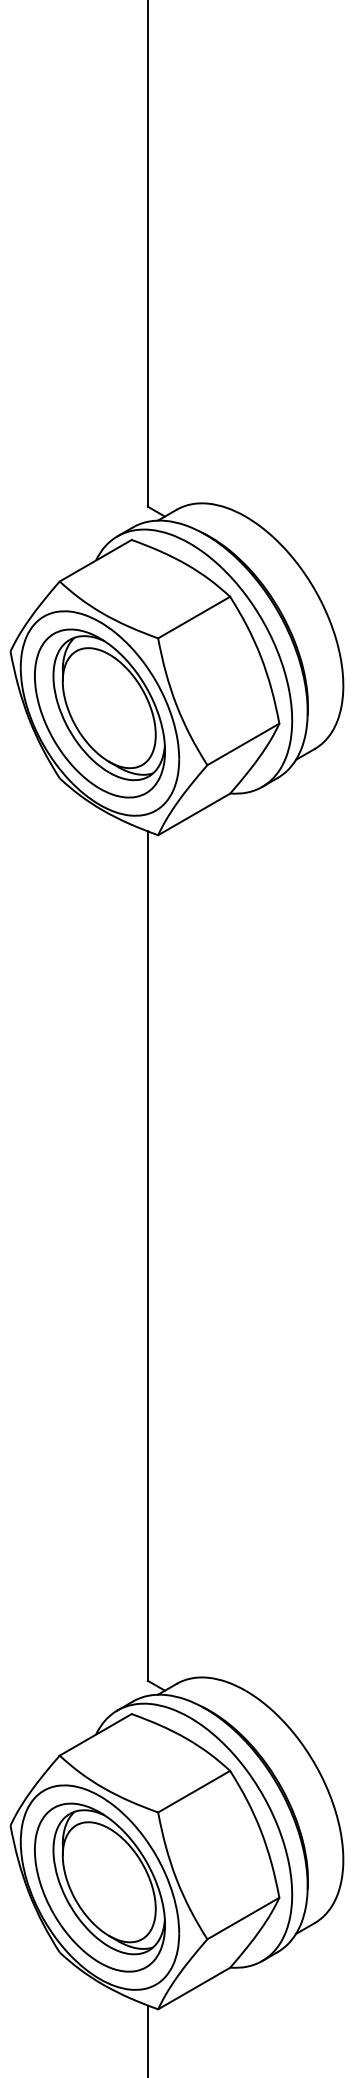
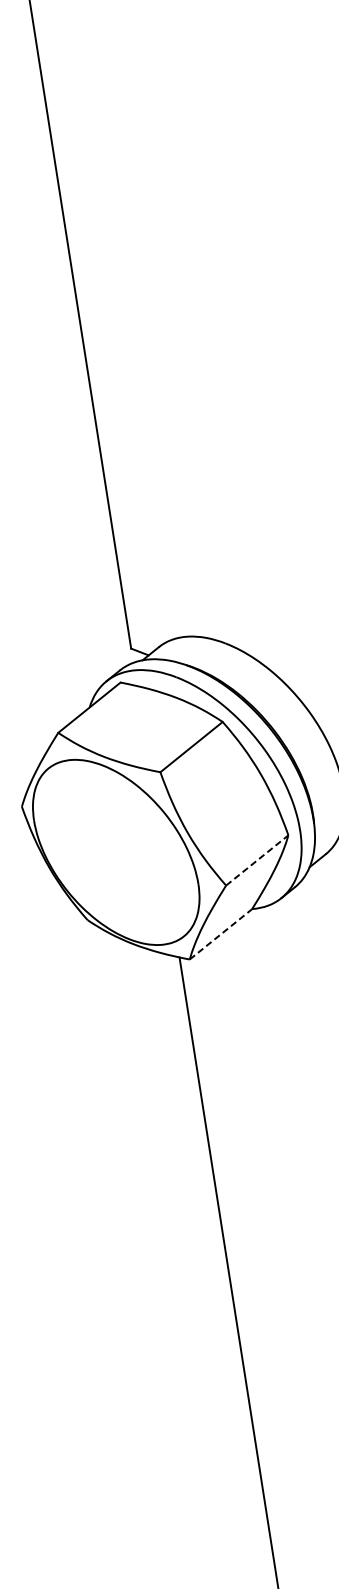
part: (99, 713) -> (115, 852), removed
line: (243, 744) -> (257, 860), solid -> dashed
line: (194, 814) -> (221, 934), solid -> dashed

